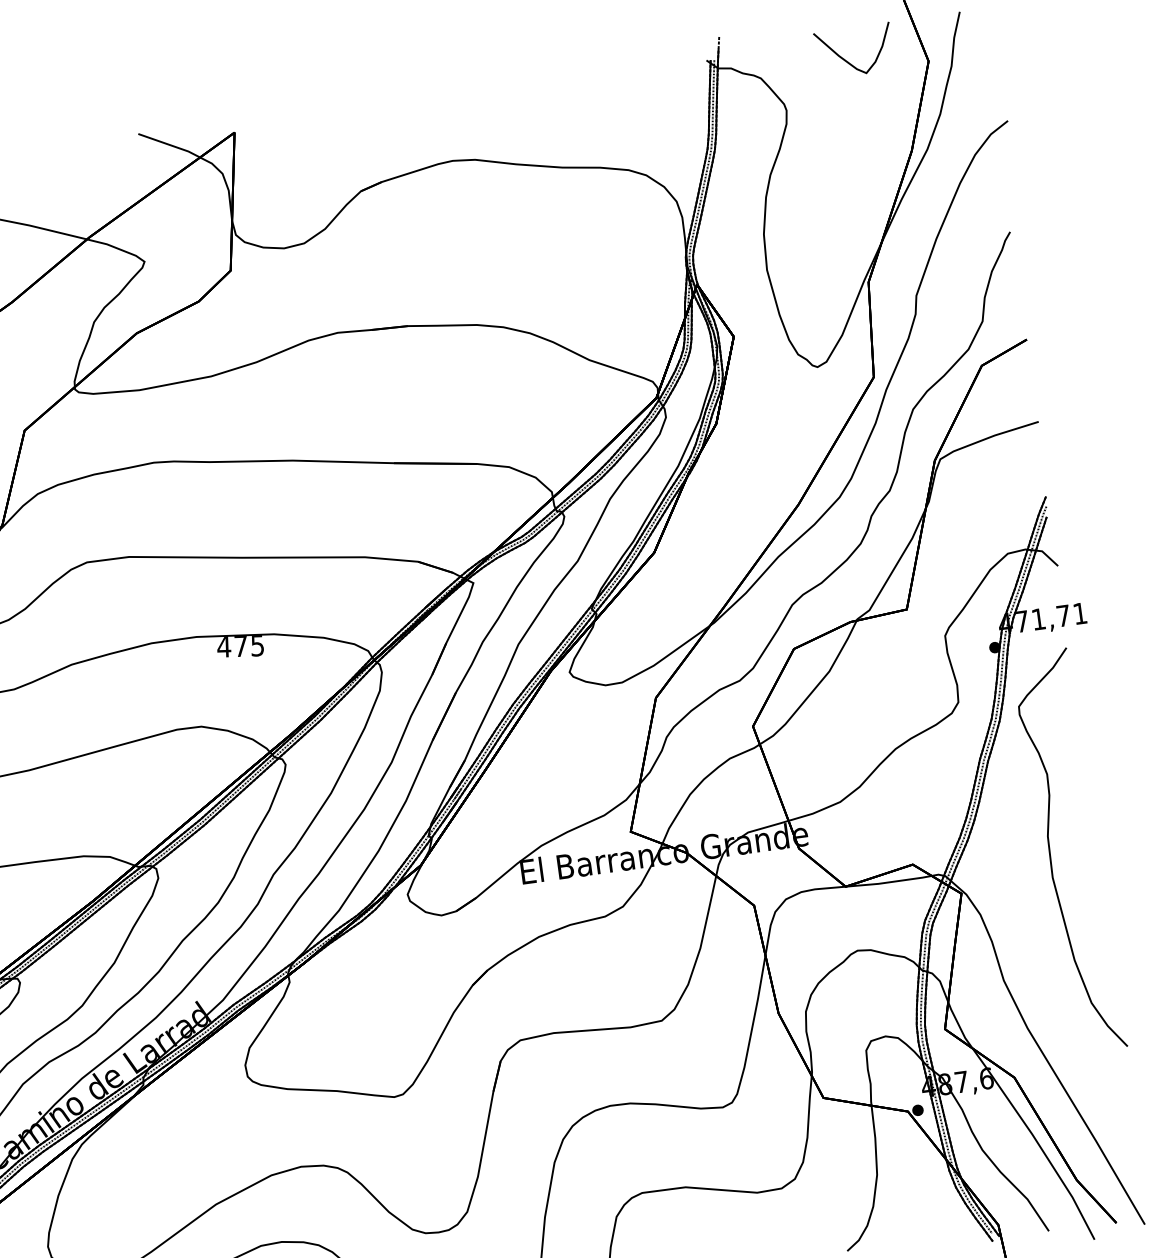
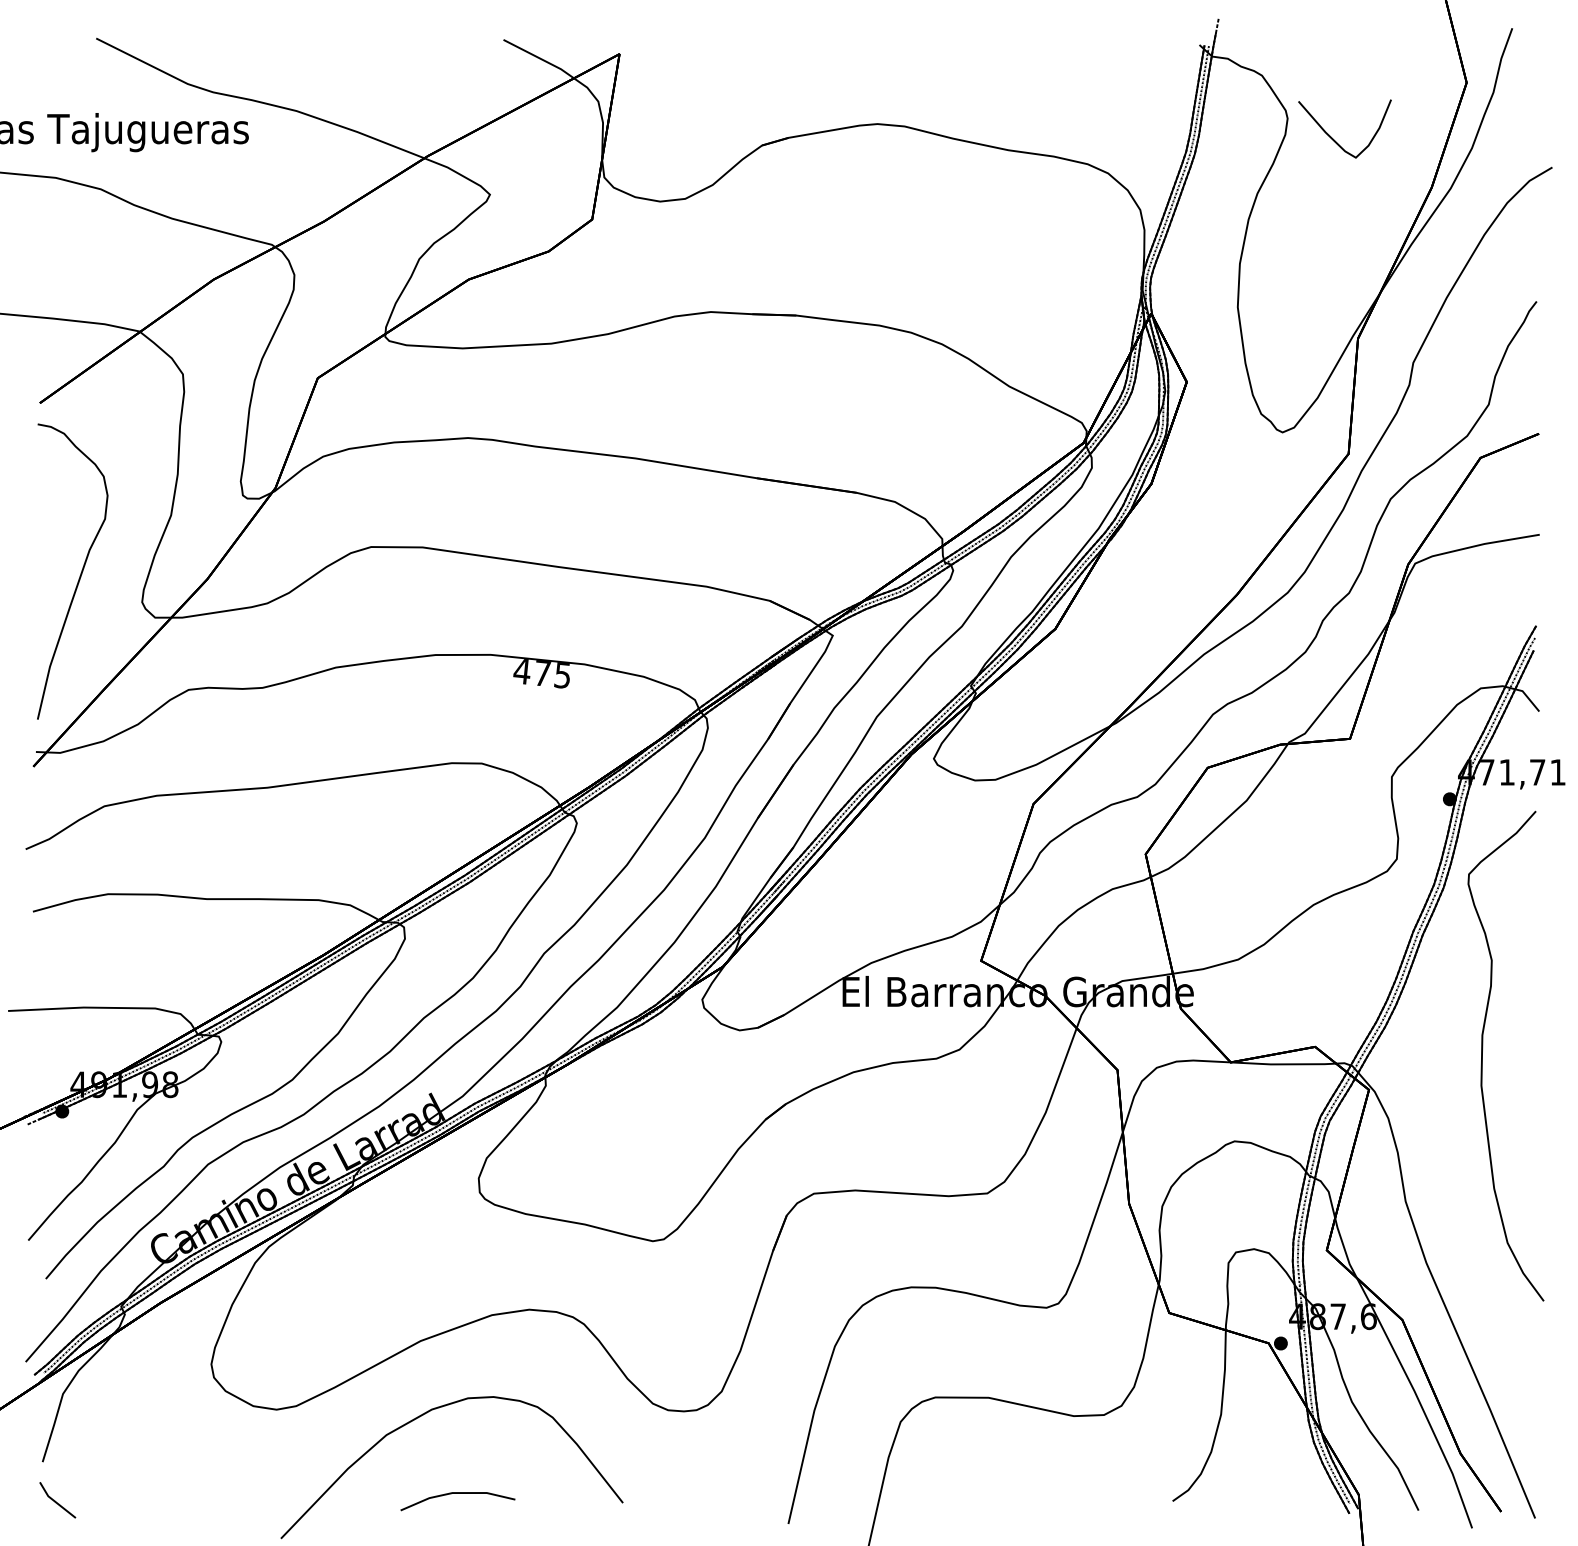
part: (846, 60) -> (1333, 138), moved

